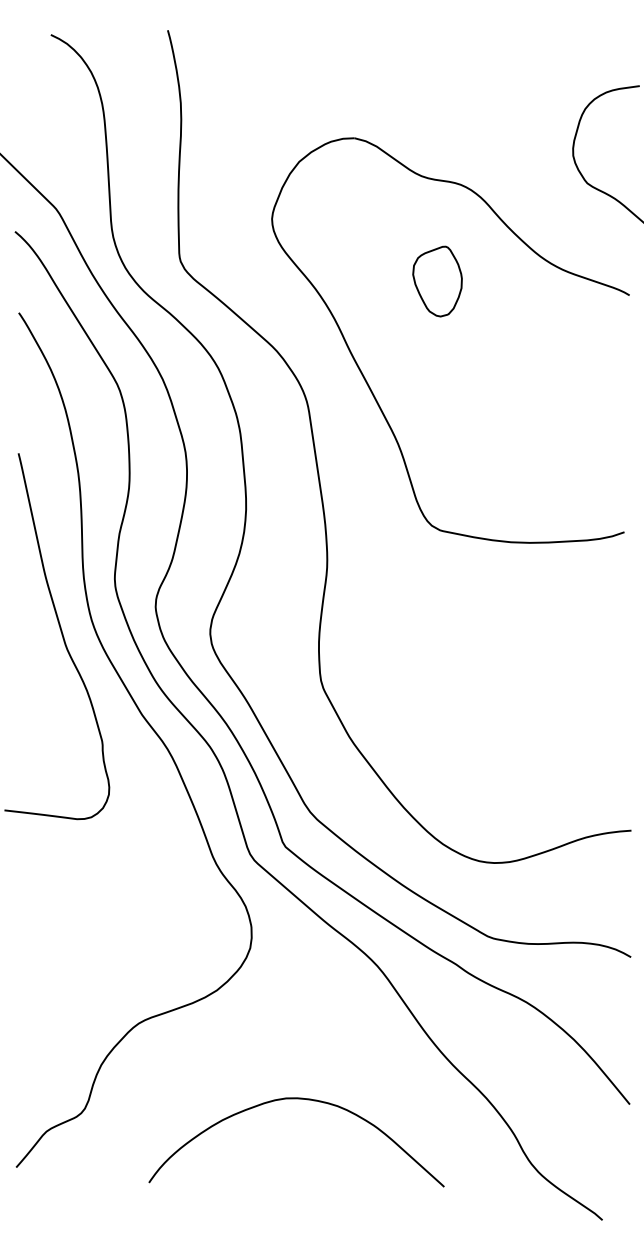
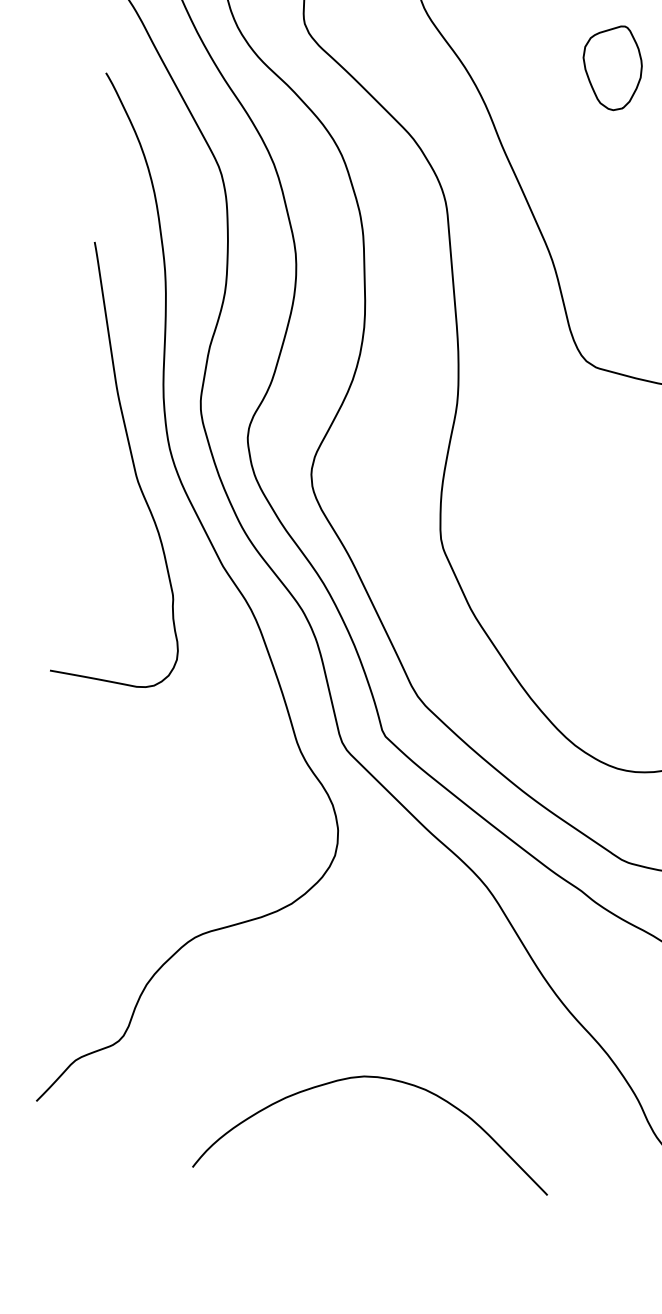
curve: (296, 1099) -> (376, 1078), moved

